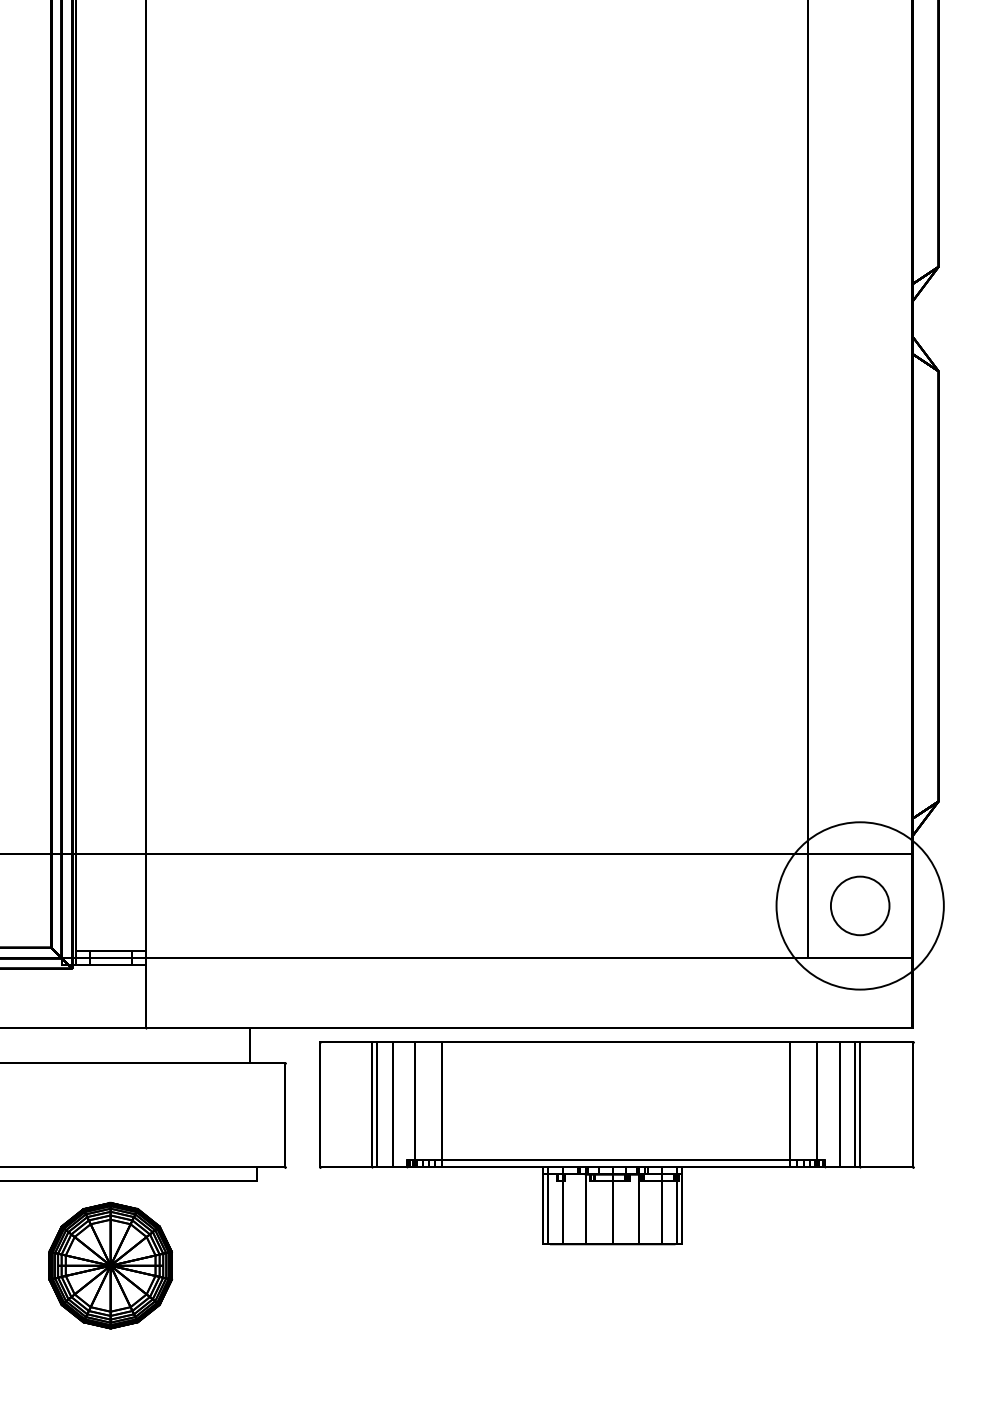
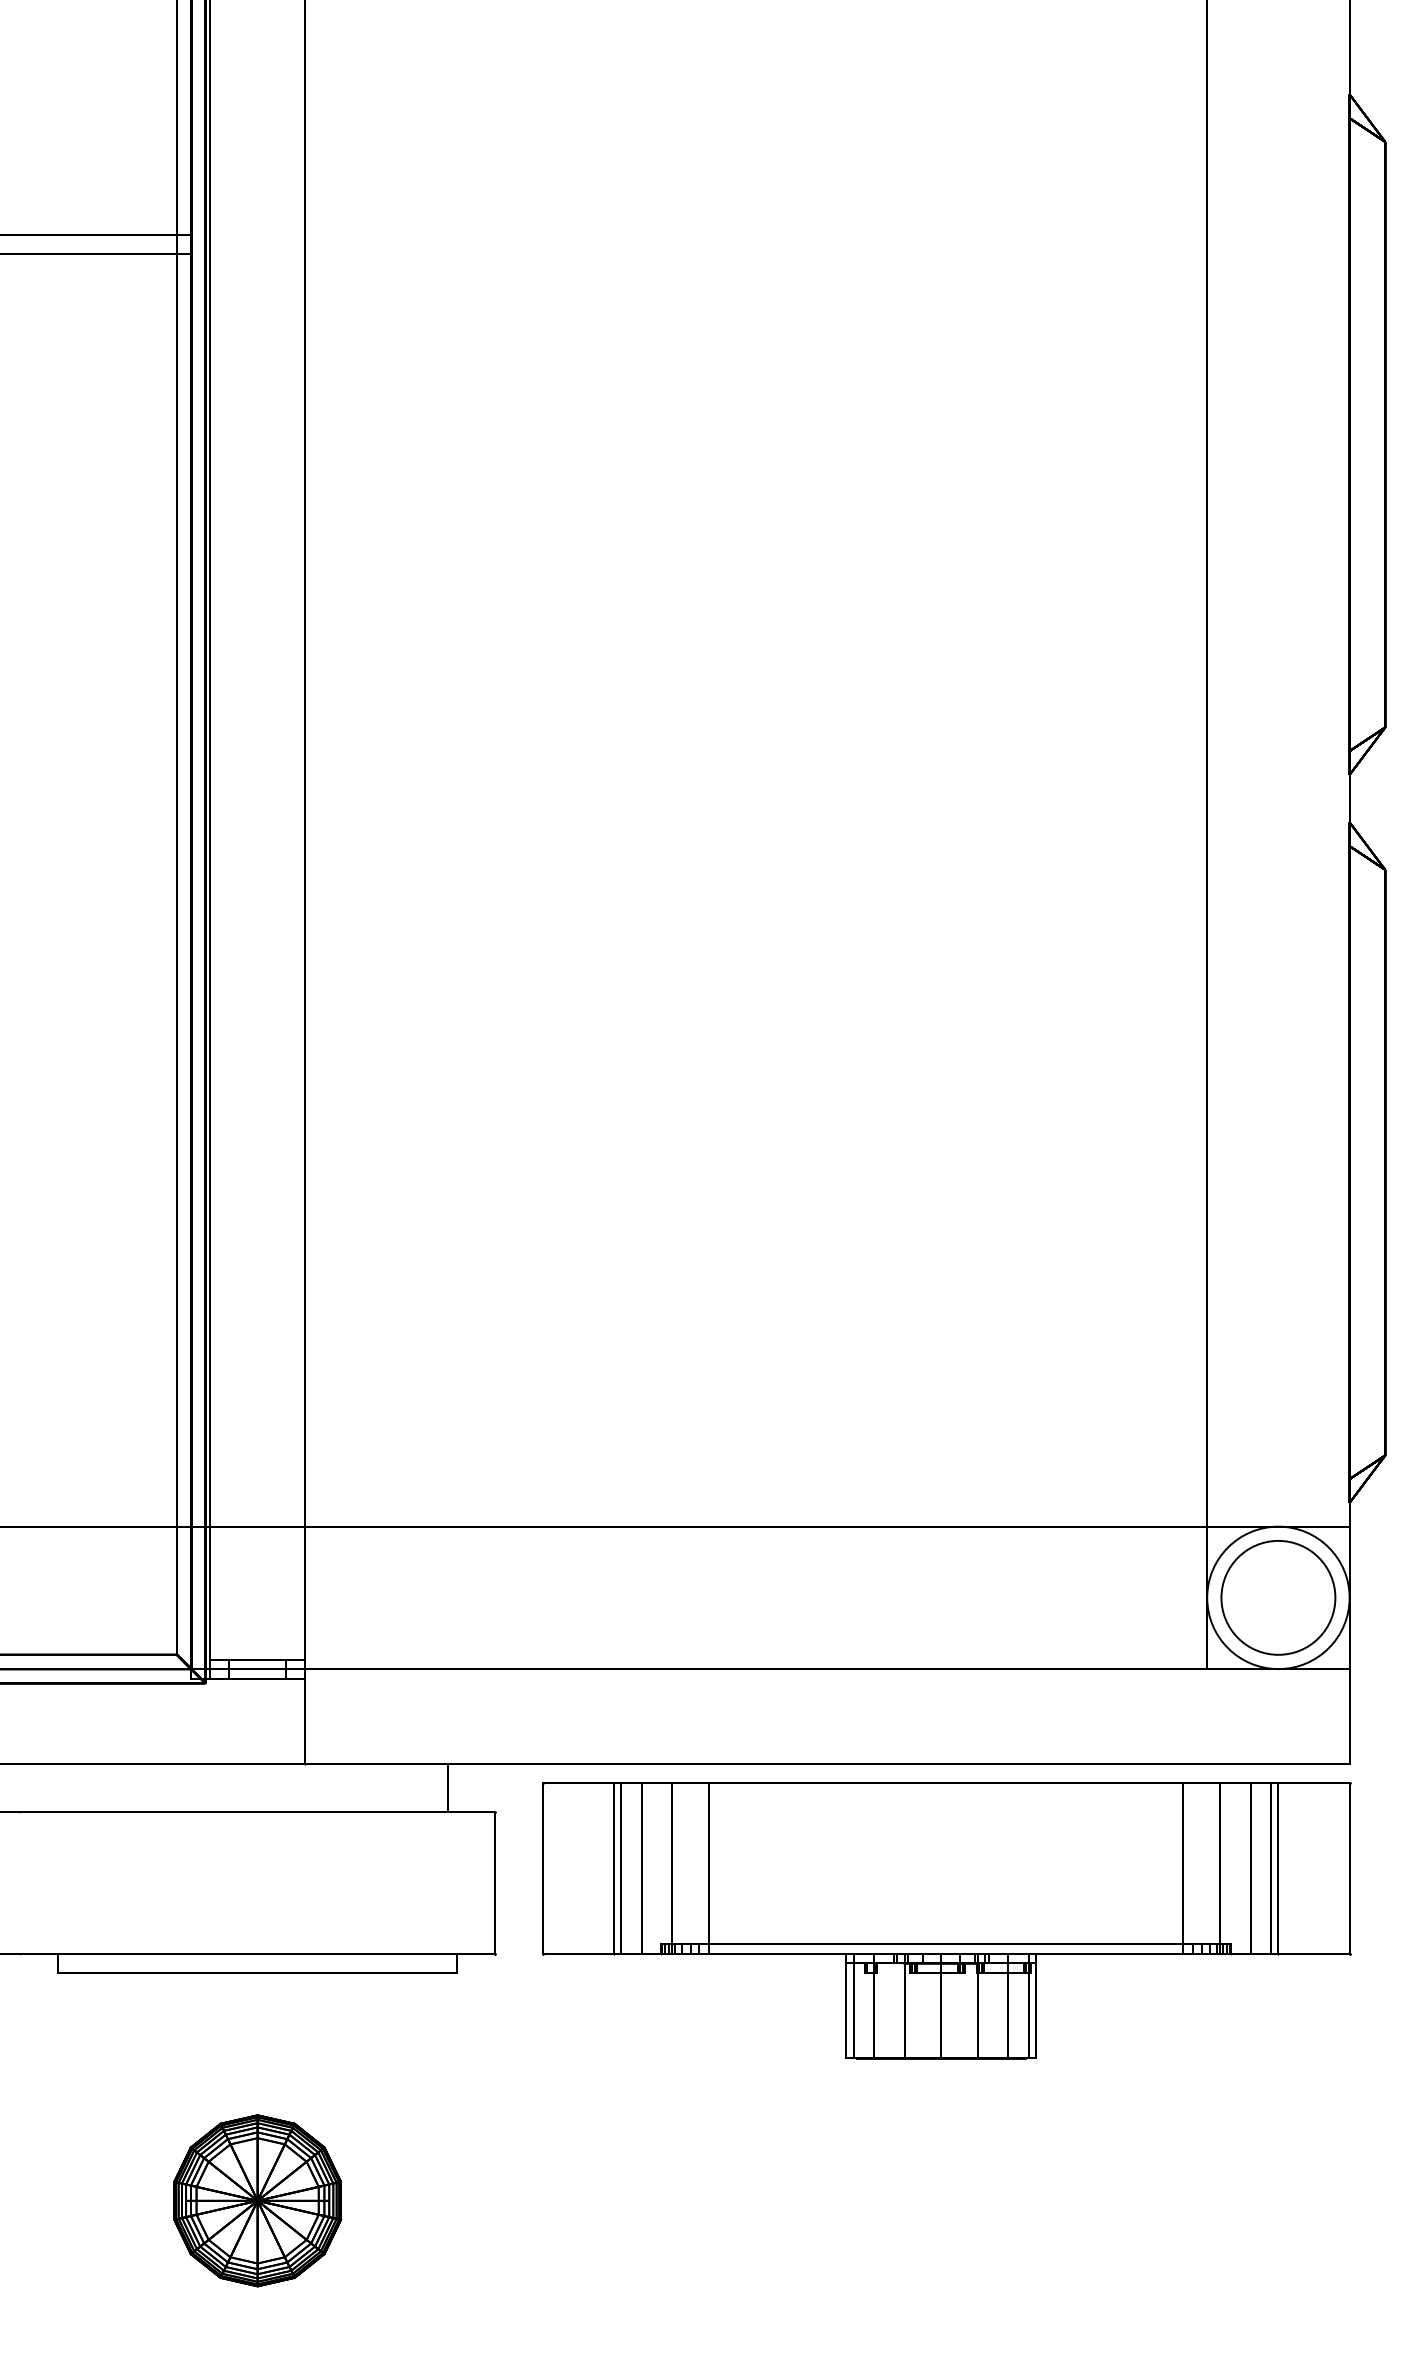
circle: (860, 905) -> (1278, 1597), size x0.62
circle: (860, 905) -> (1278, 1597), size x1.43
part: (110, 1265) -> (257, 2200), moved

